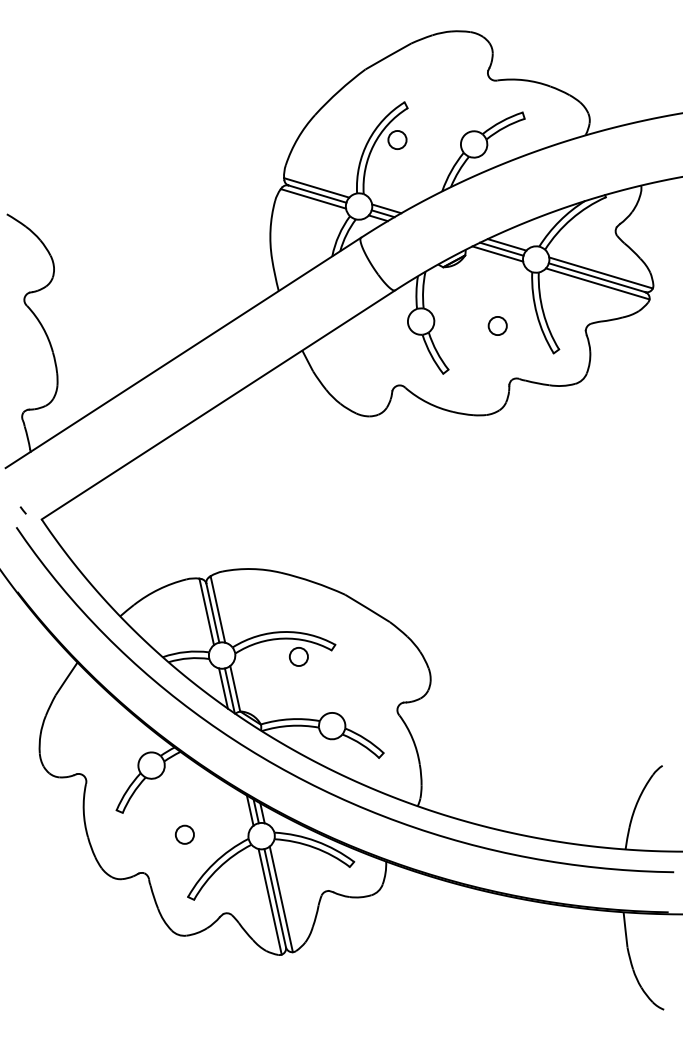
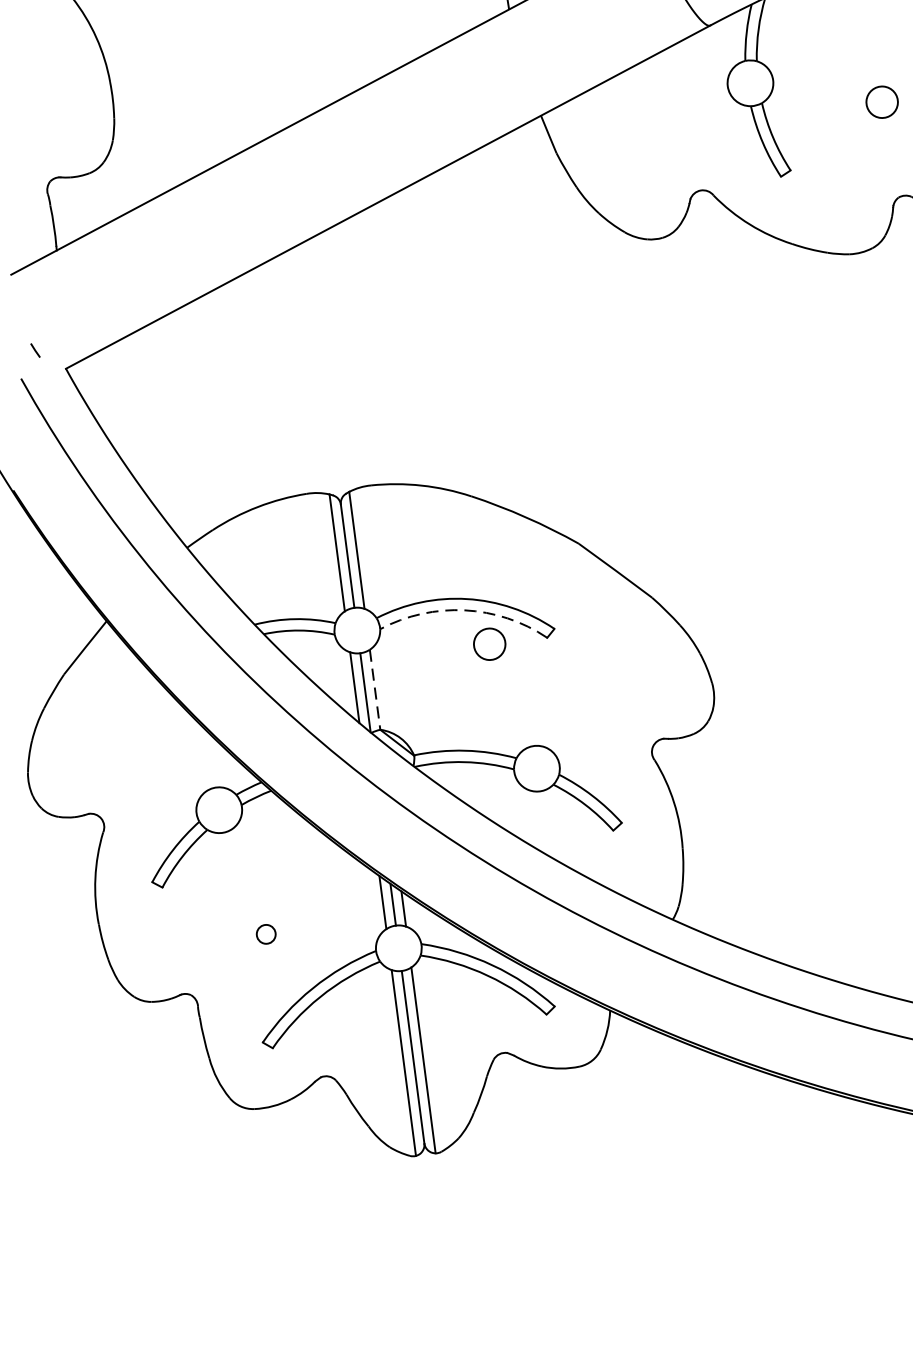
arc: (282, 638) -> (464, 610), solid -> dashed
line: (235, 689) -> (375, 691), solid -> dashed
circle: (184, 834) -> (265, 934), size x0.6

